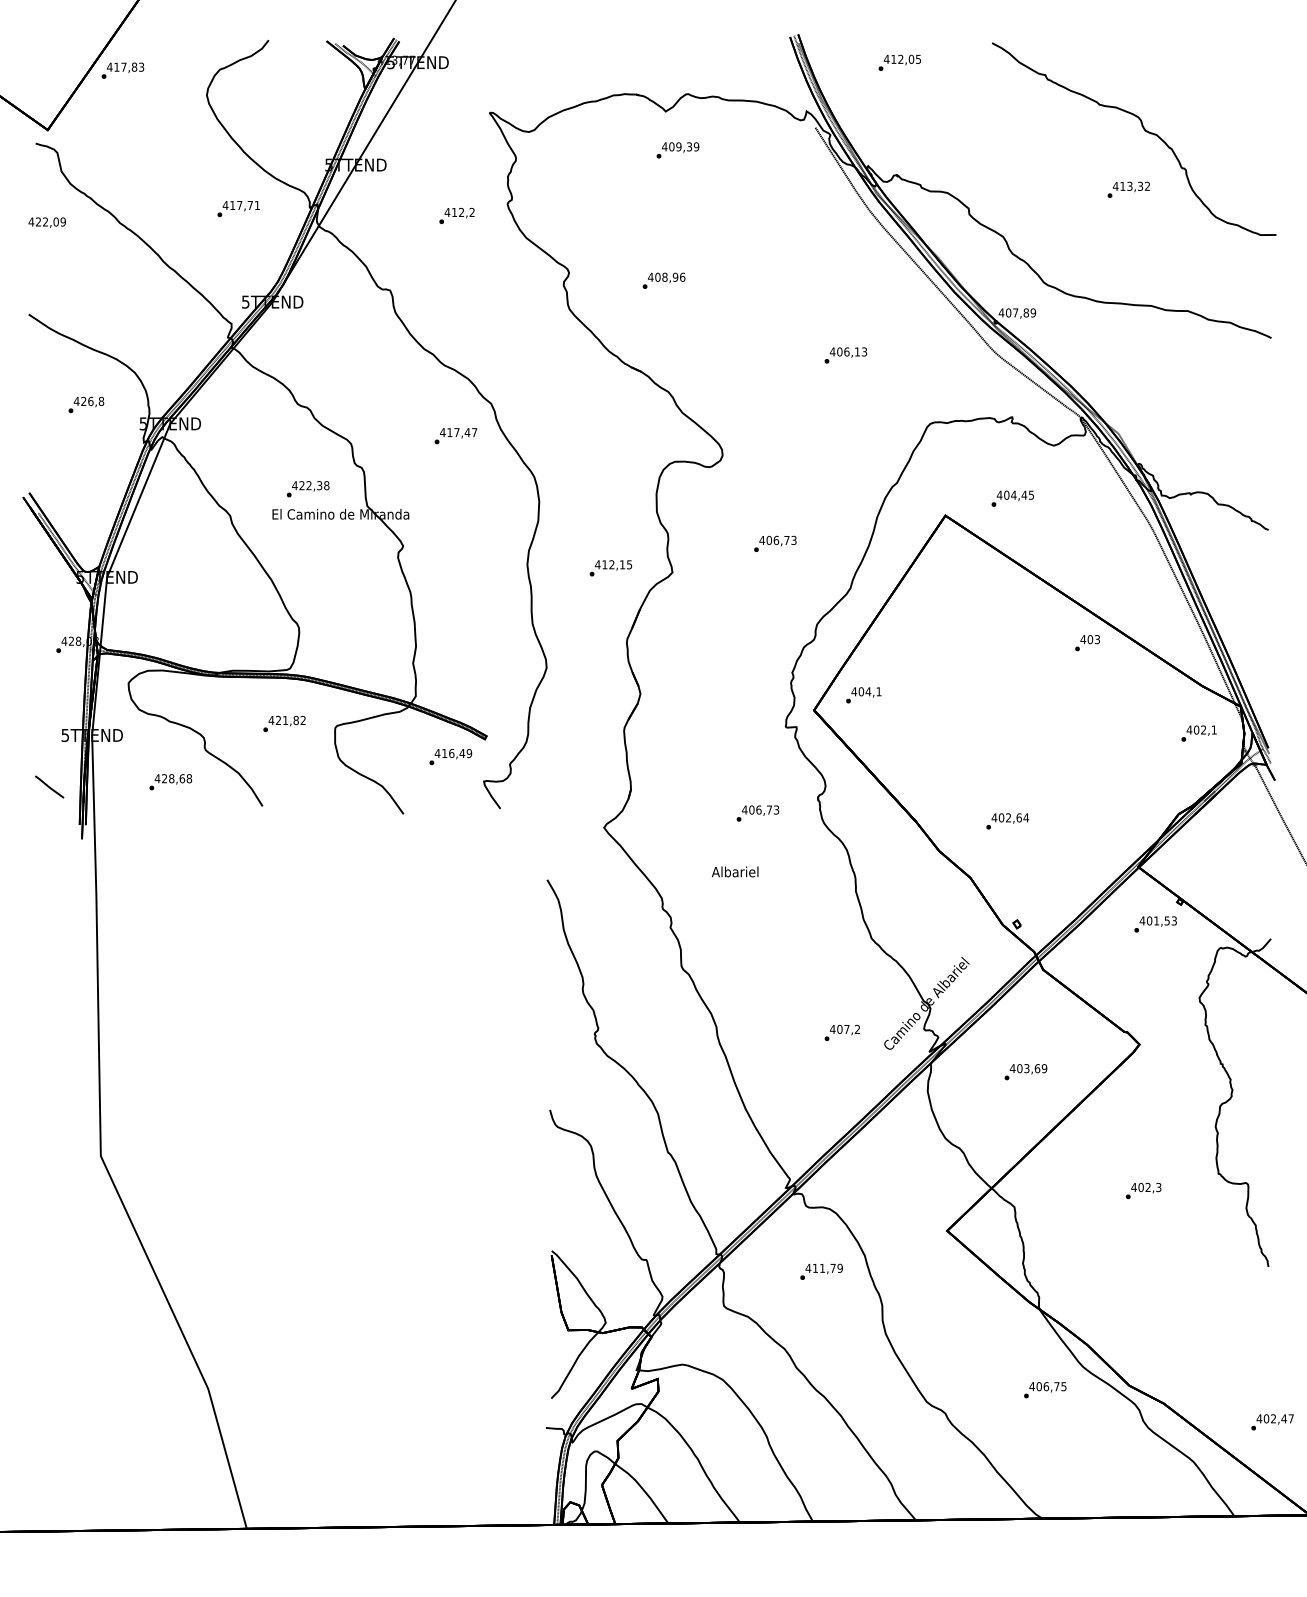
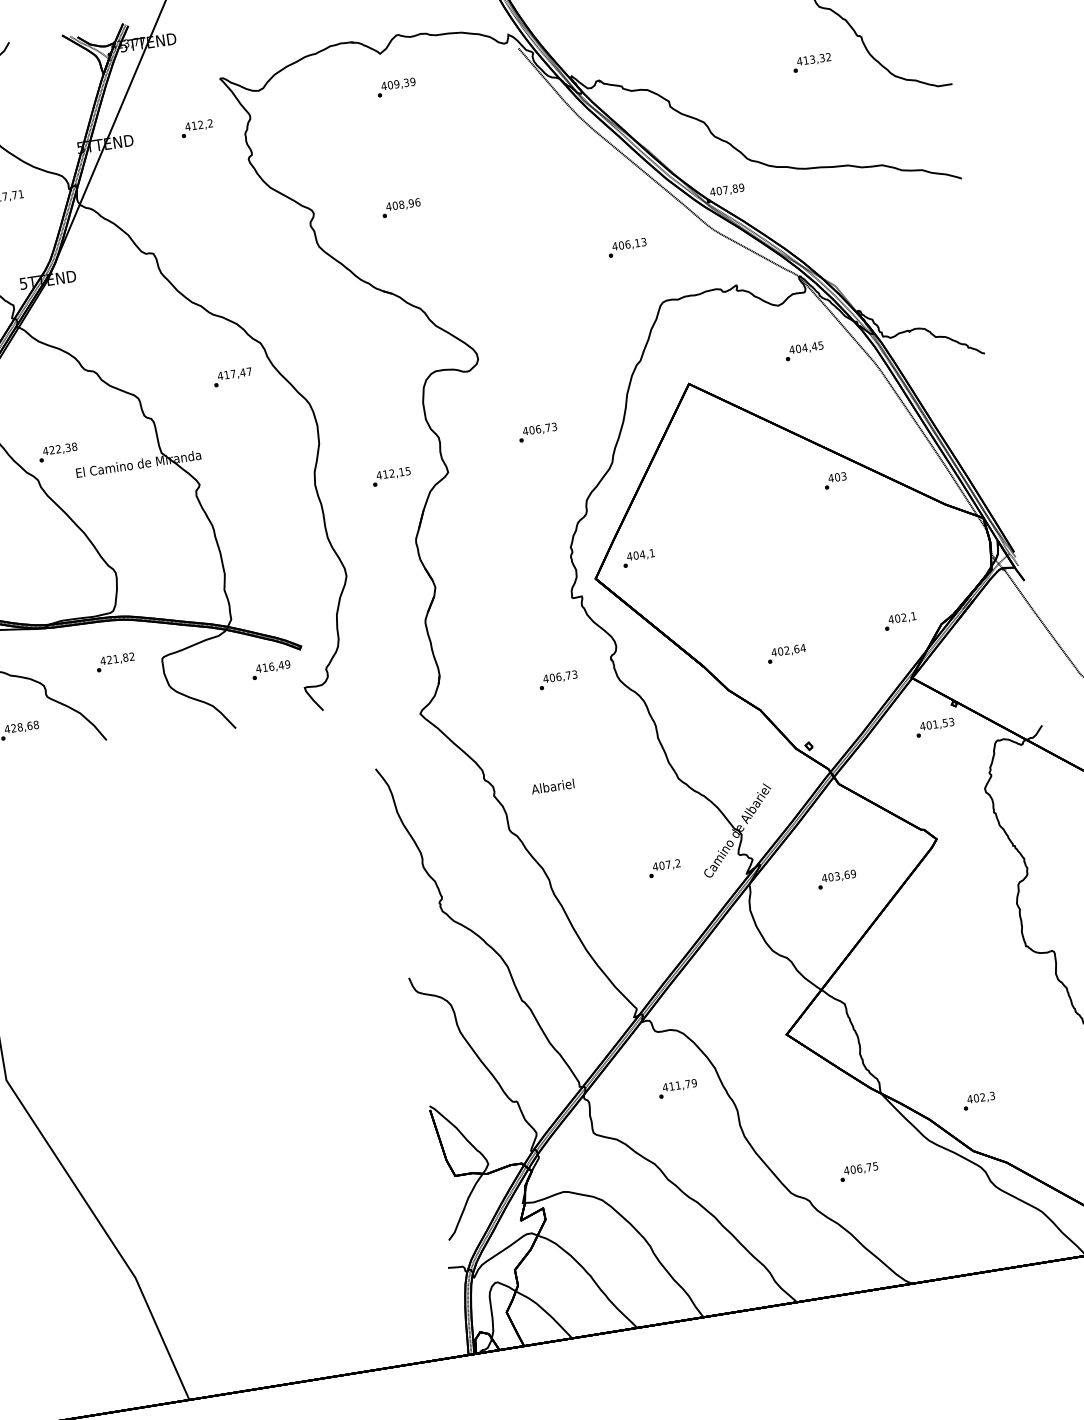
text: (456, 215) -> (196, 128), moved
text: (845, 355) -> (627, 247), moved
text: (308, 489) -> (58, 452), moved
text: (1012, 498) -> (804, 351), moved
text: (1198, 733) -> (899, 621), moved
text: (735, 871) -> (553, 786), moved
text: (1143, 1190) -> (978, 1100), moved
text: (1045, 1390) -> (859, 1172), moved

